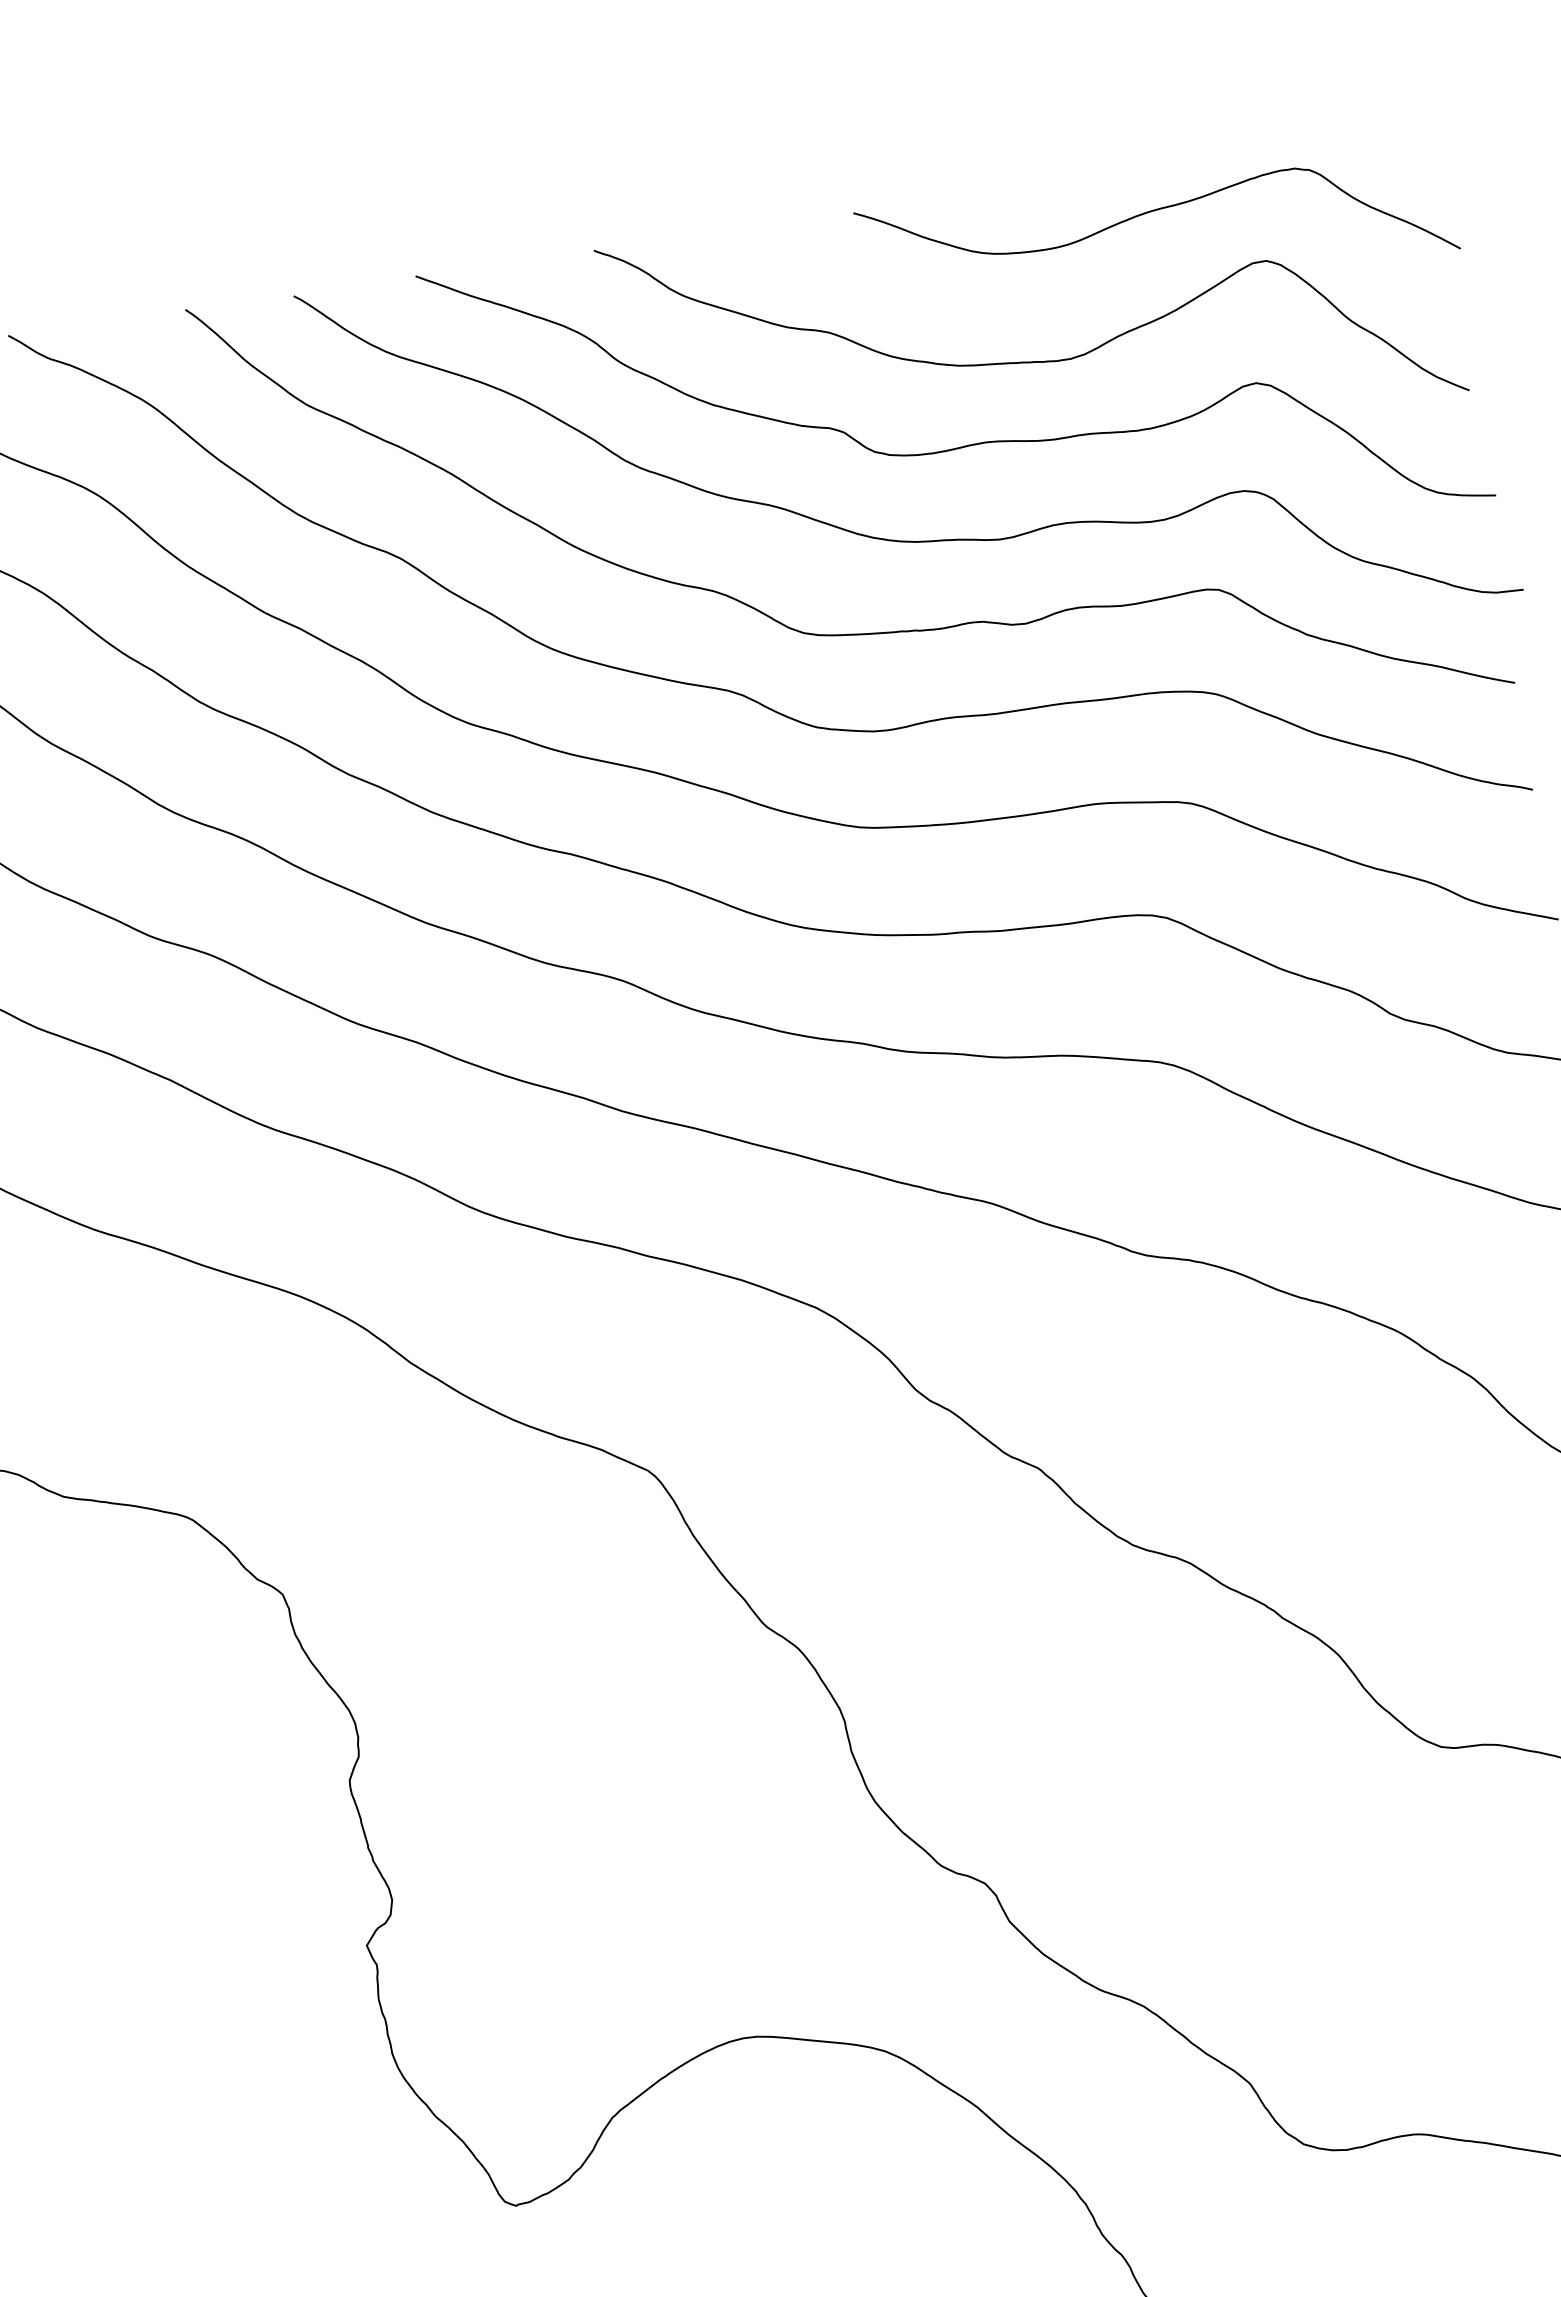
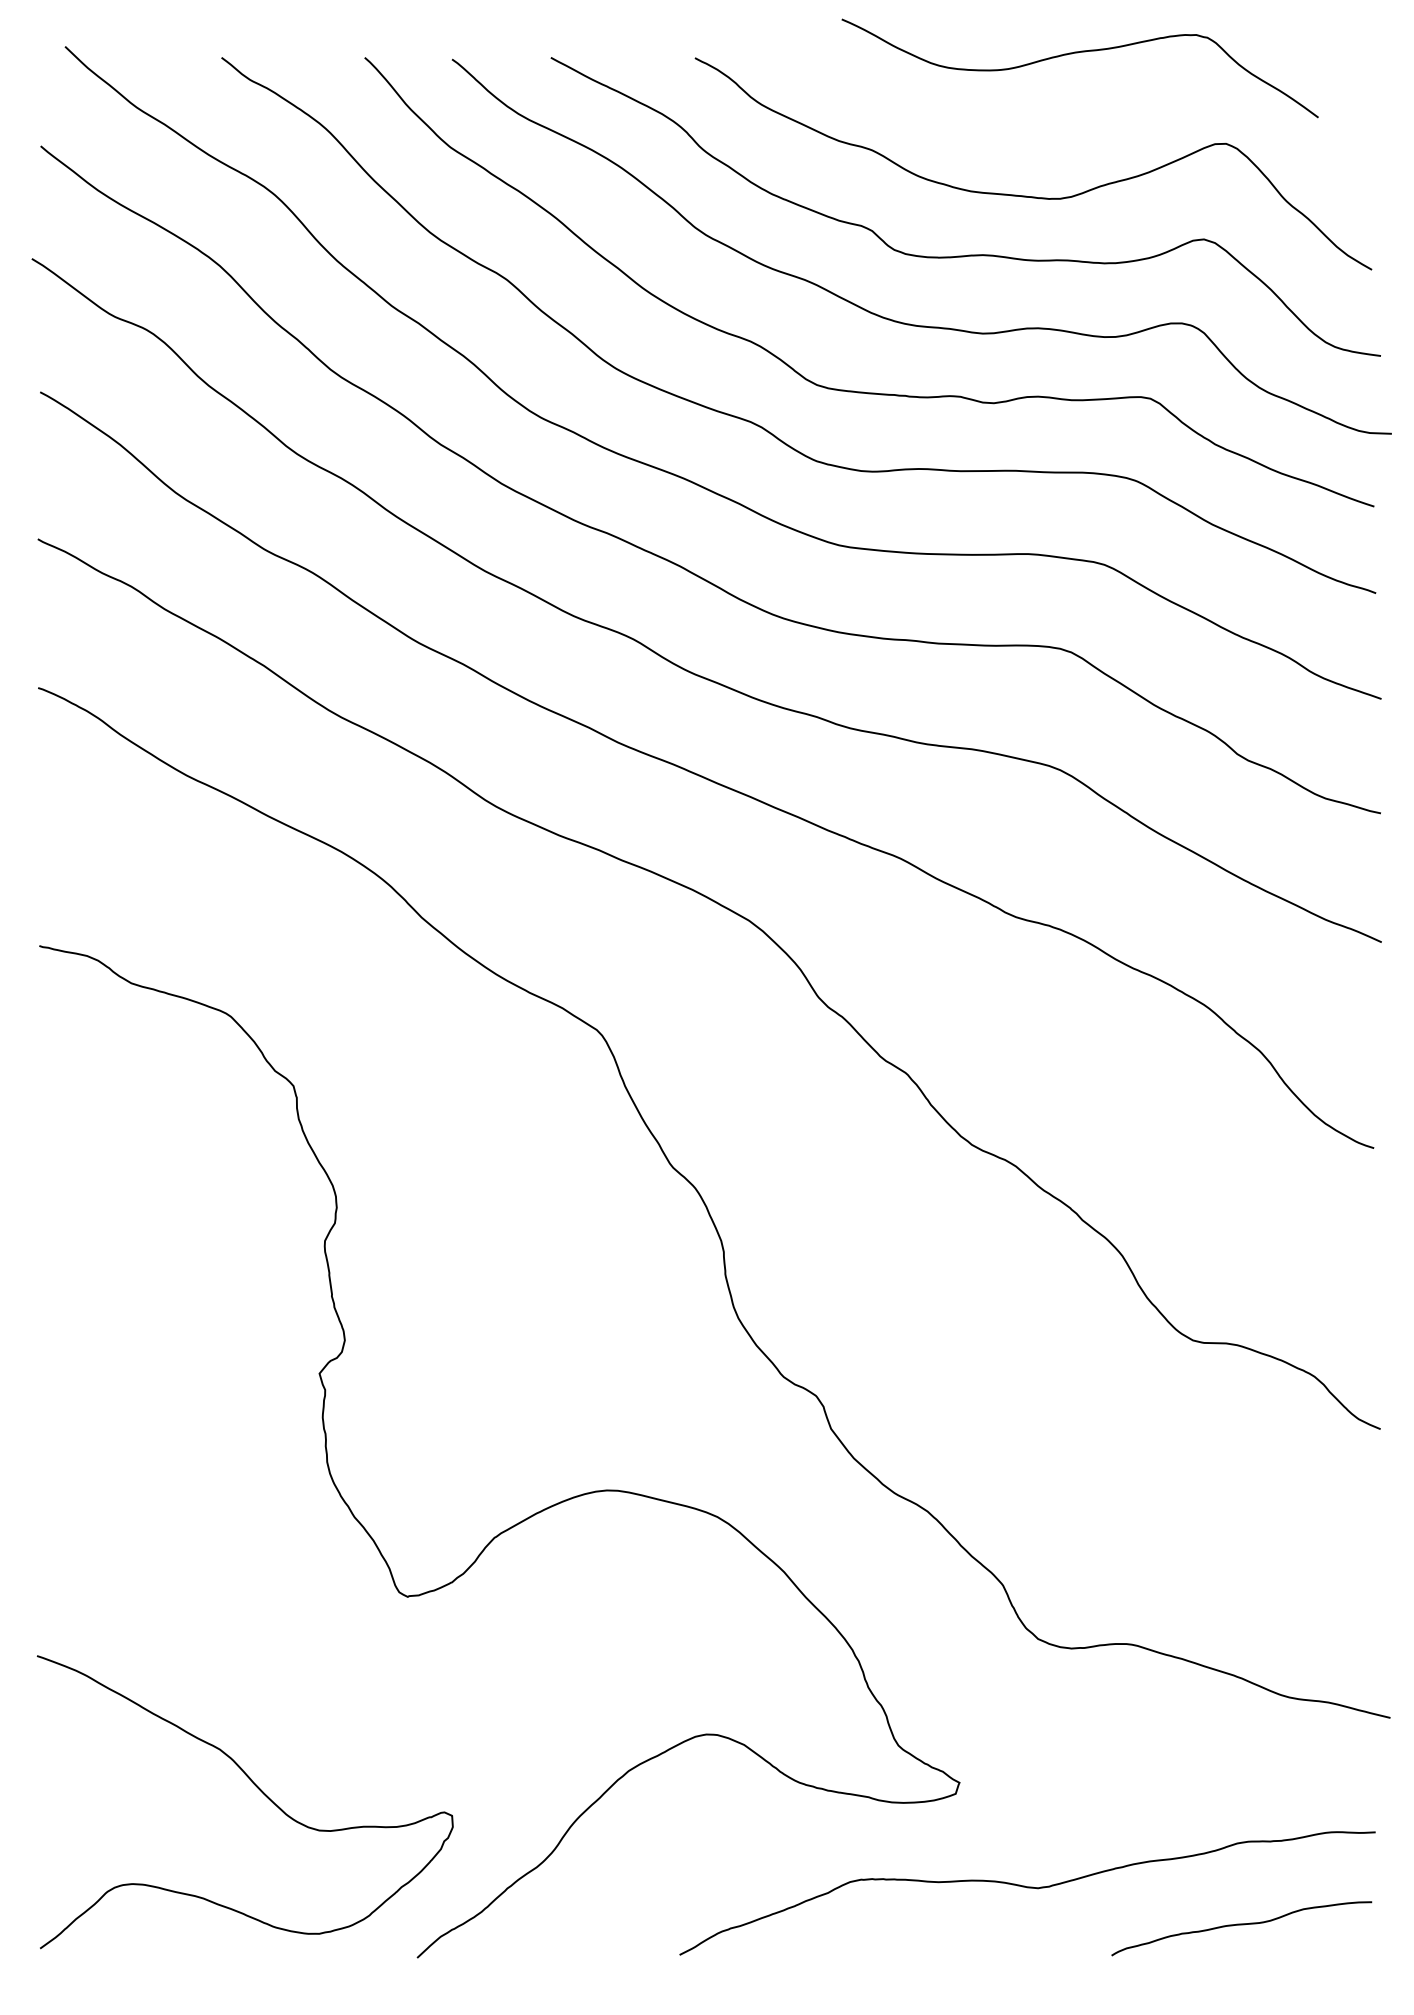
curve: (1152, 212) -> (1078, 53), moved

